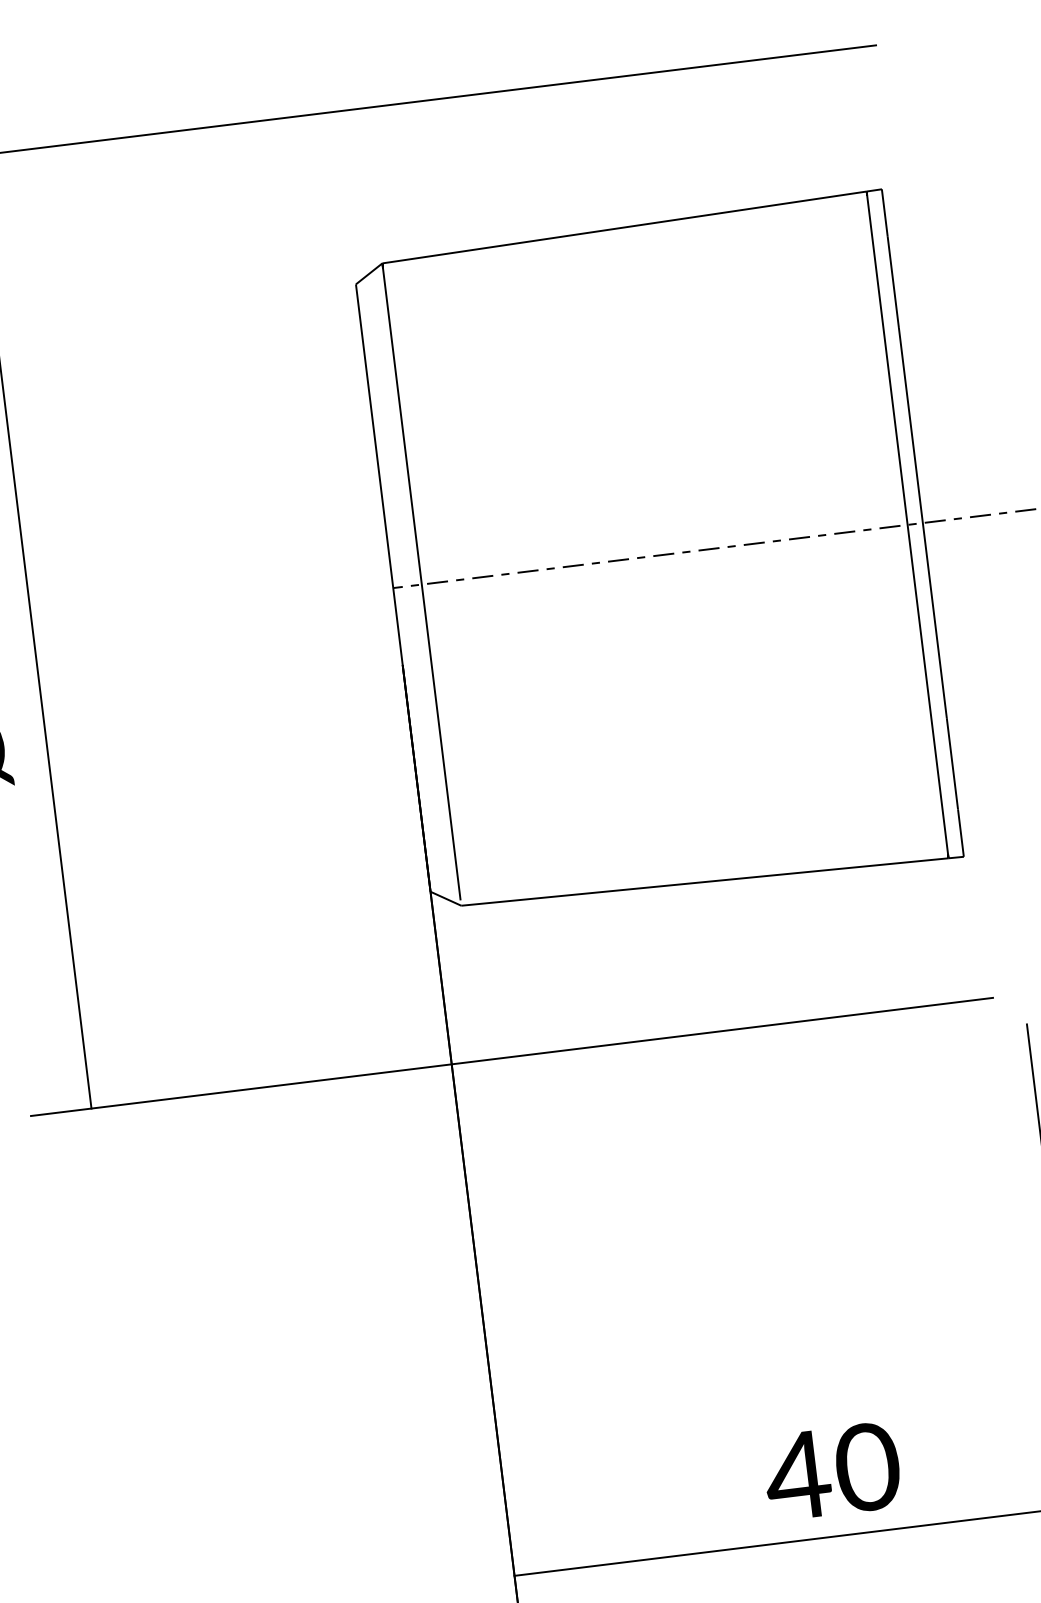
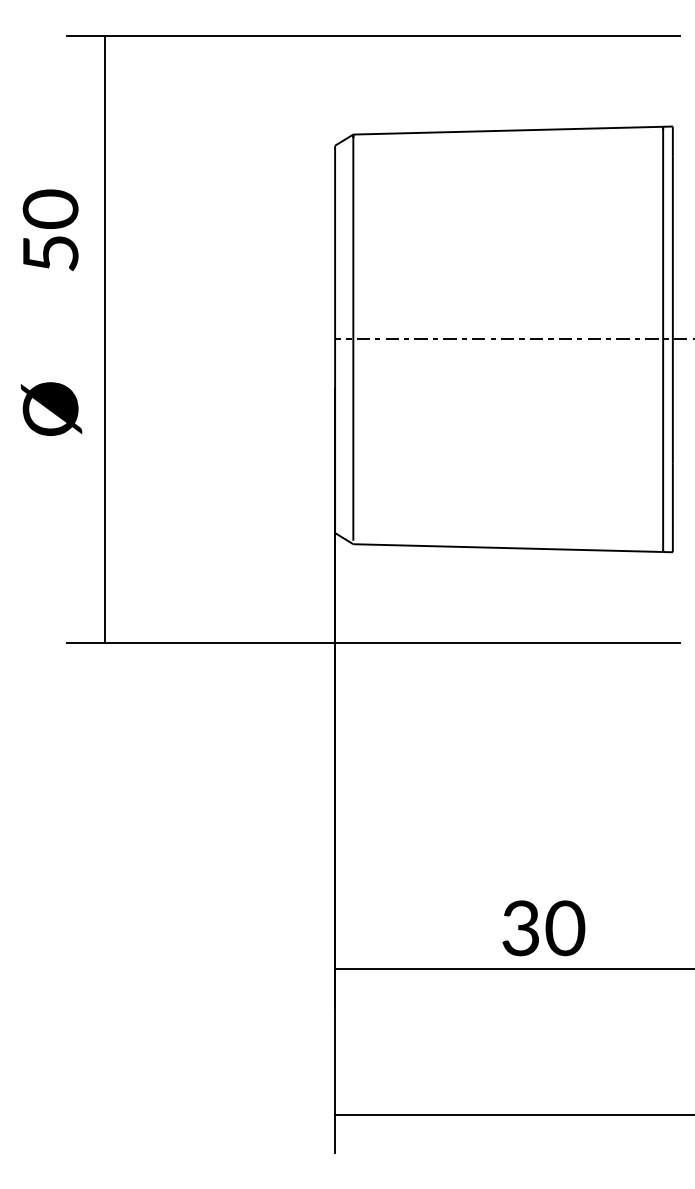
text: (797, 1476) -> (520, 928), 40 -> 30

